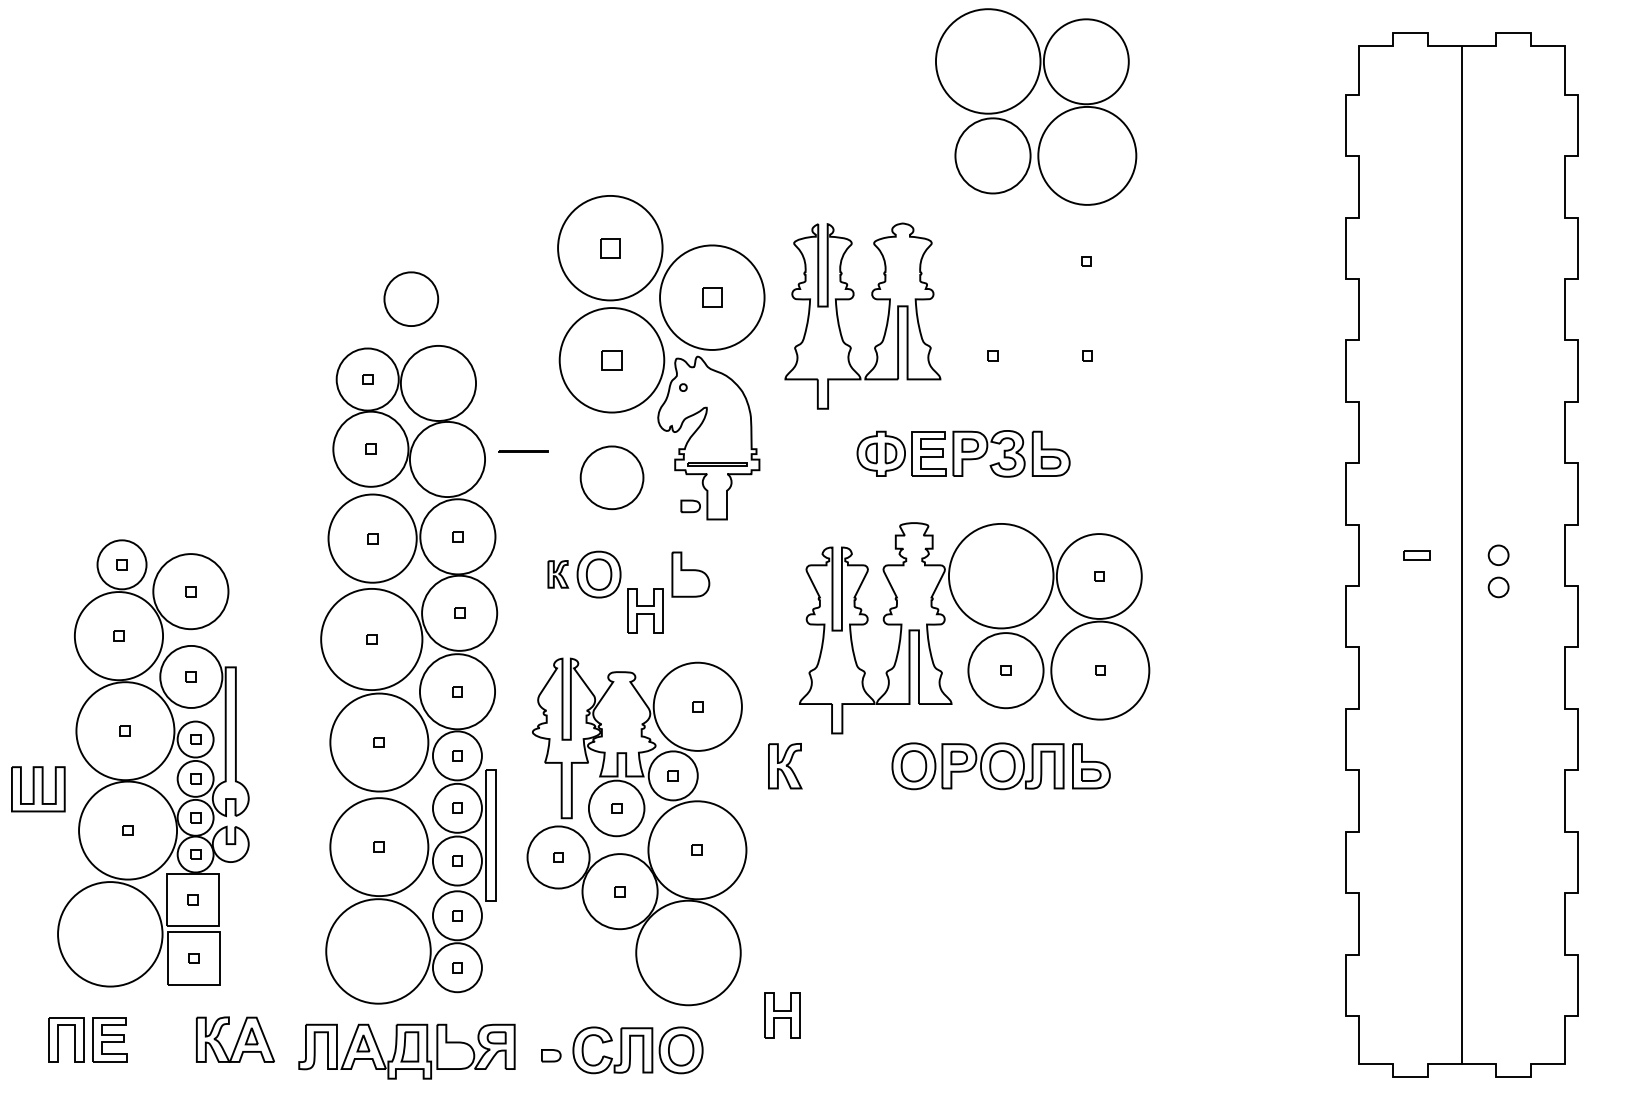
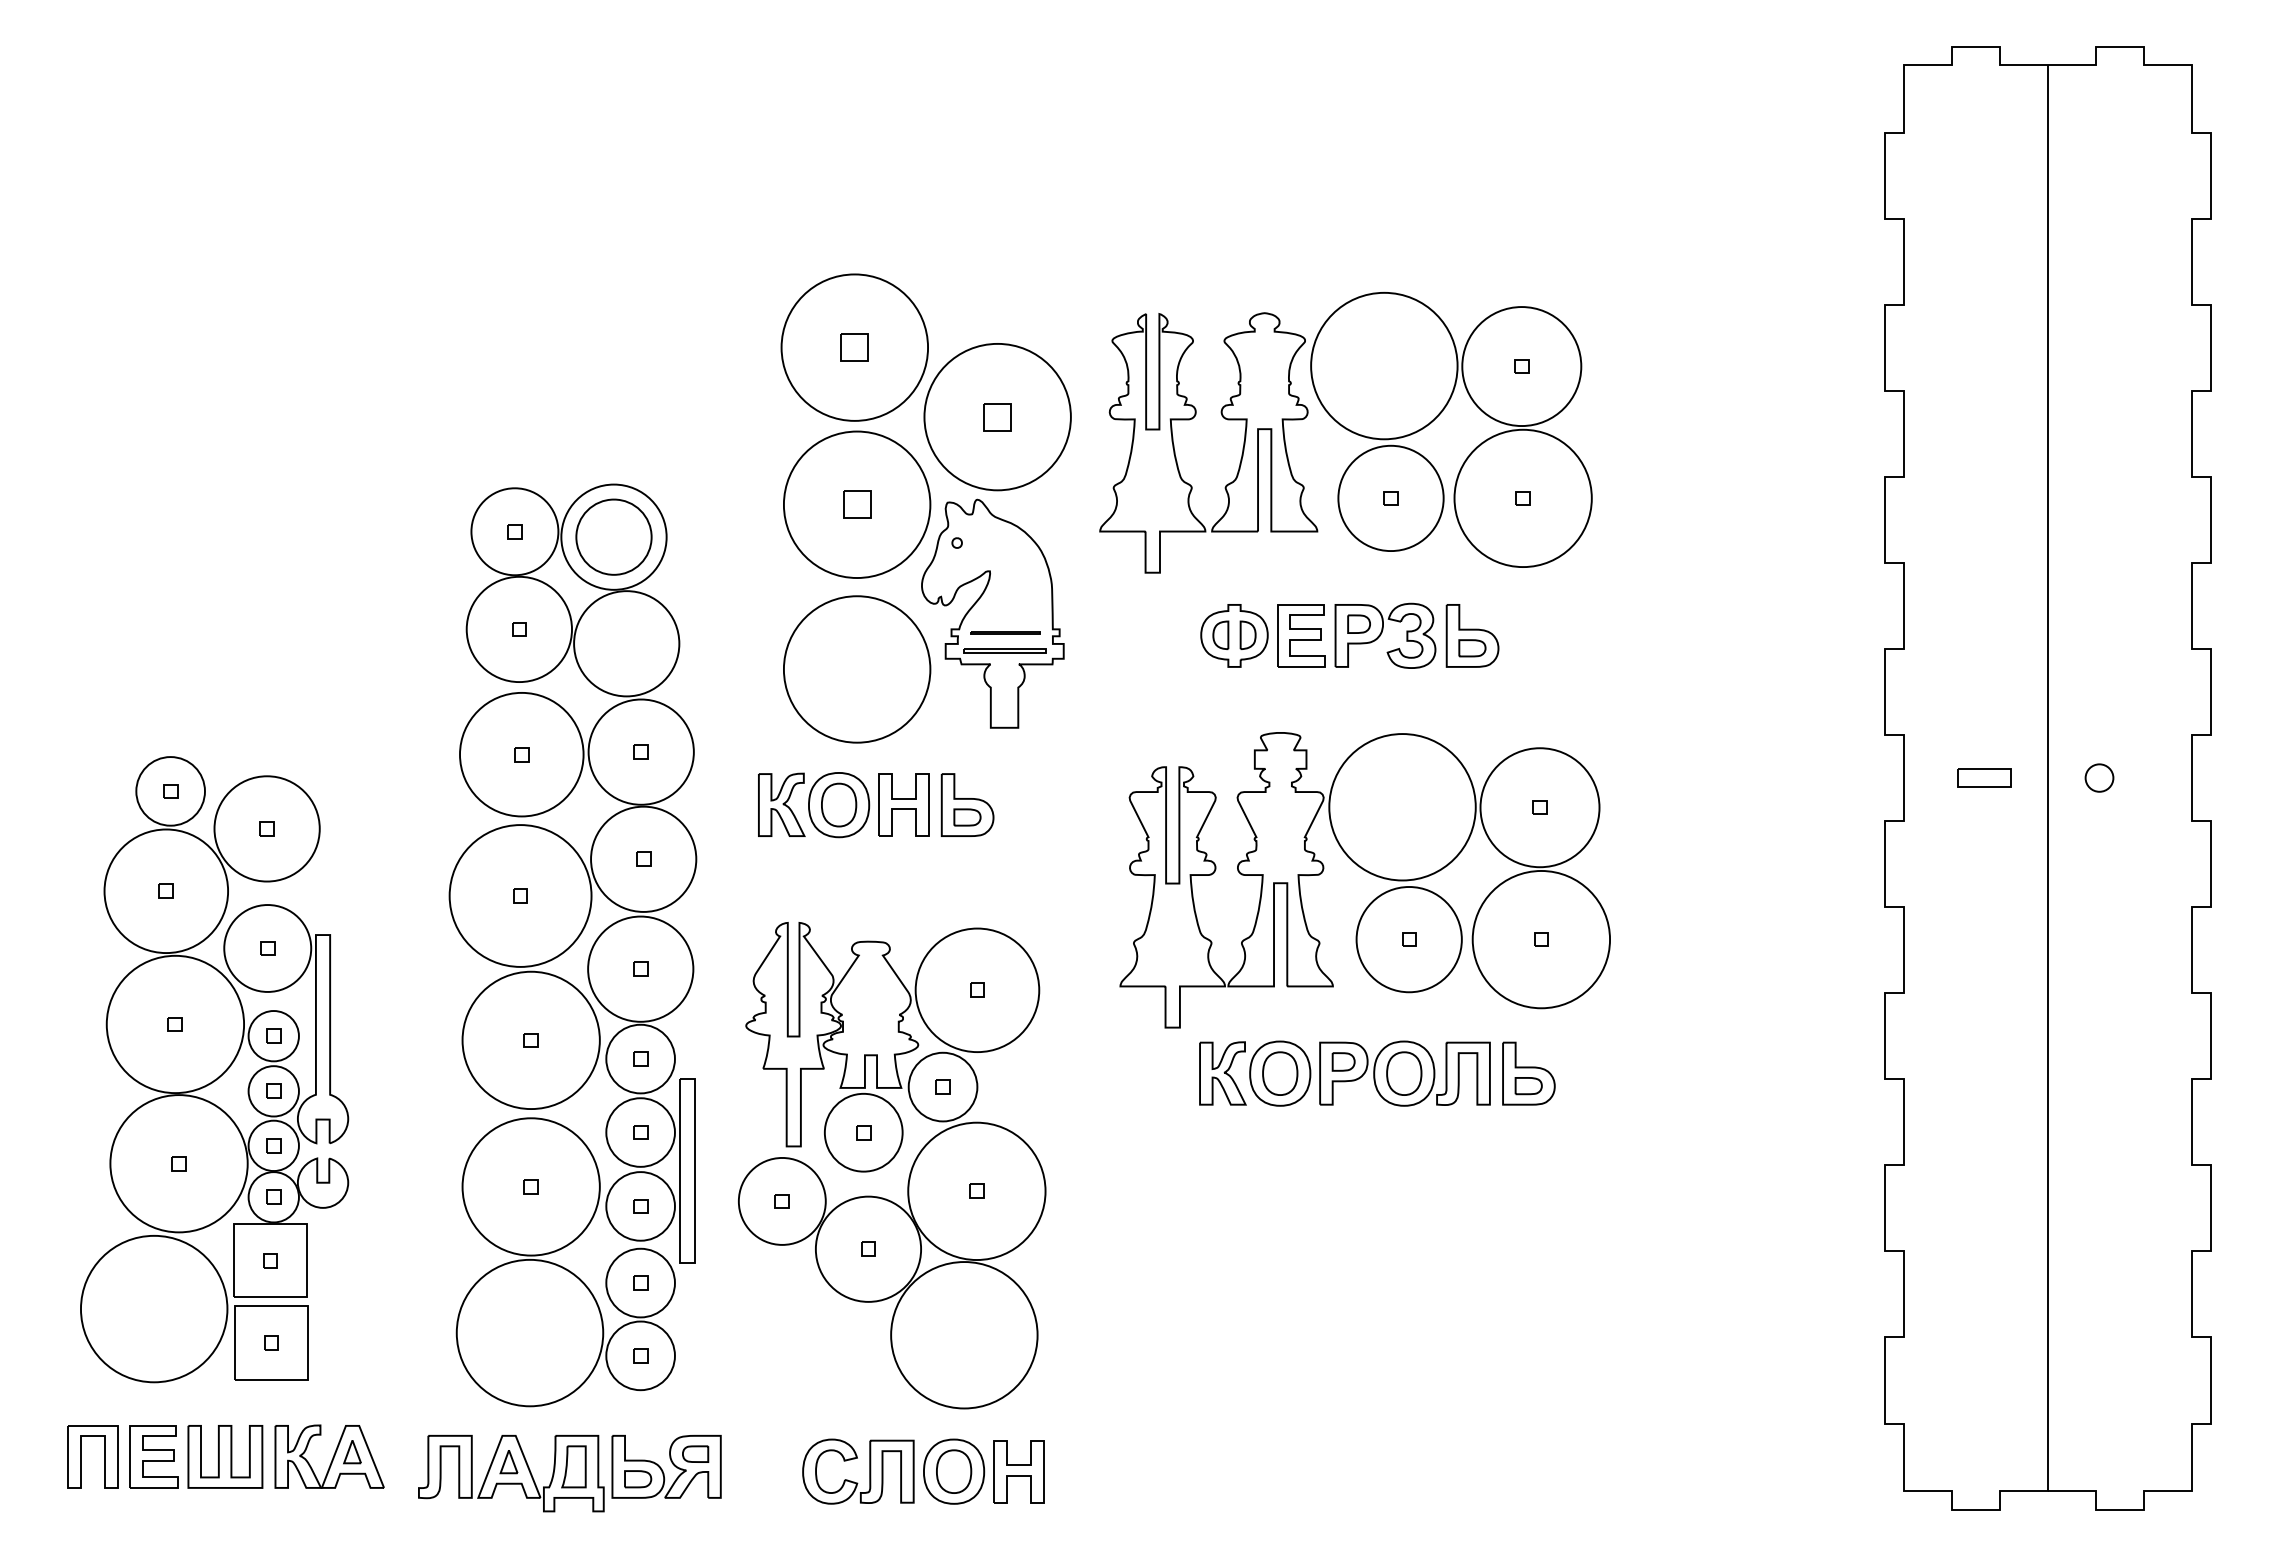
part: (1026, 97) -> (1438, 416), moved
part: (410, 298) -> (613, 536), moved
line: (523, 451) -> (1005, 632), moved
part: (612, 477) -> (857, 669), size x1.67
part: (690, 506) -> (967, 817), moved
part: (1416, 554) -> (1984, 777), size x1.43
part: (557, 574) -> (781, 804), size x1.67
part: (1498, 587) -> (2099, 822), removed
part: (645, 610) -> (903, 804), moved
part: (784, 766) -> (1222, 1073), moved
part: (38, 789) -> (225, 1456), moved
part: (782, 1015) -> (1018, 1471), moved
part: (551, 1055) -> (638, 1479), moved

